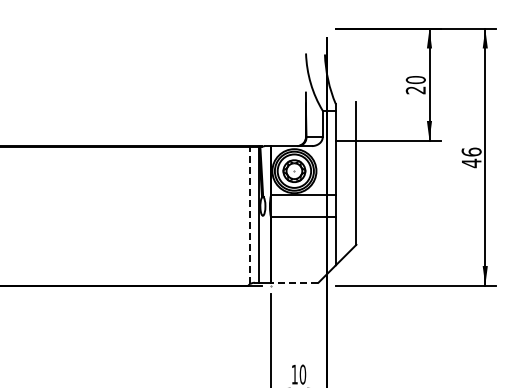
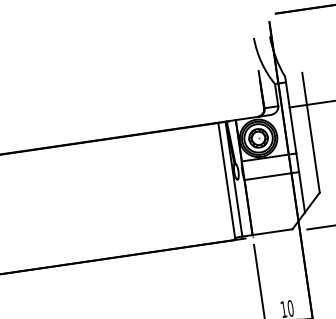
line: (250, 215) -> (227, 181), dashed -> solid
line: (294, 282) -> (272, 231), dashed -> solid

